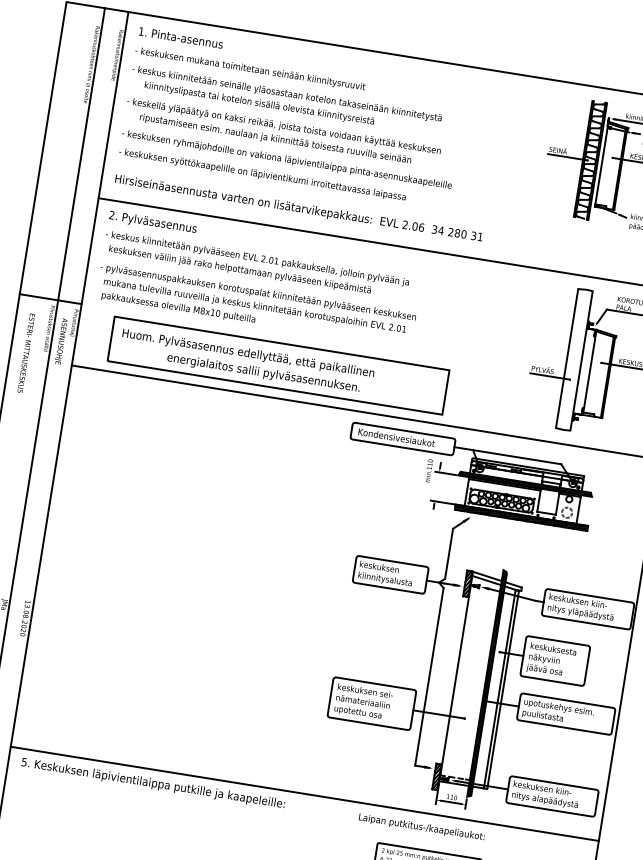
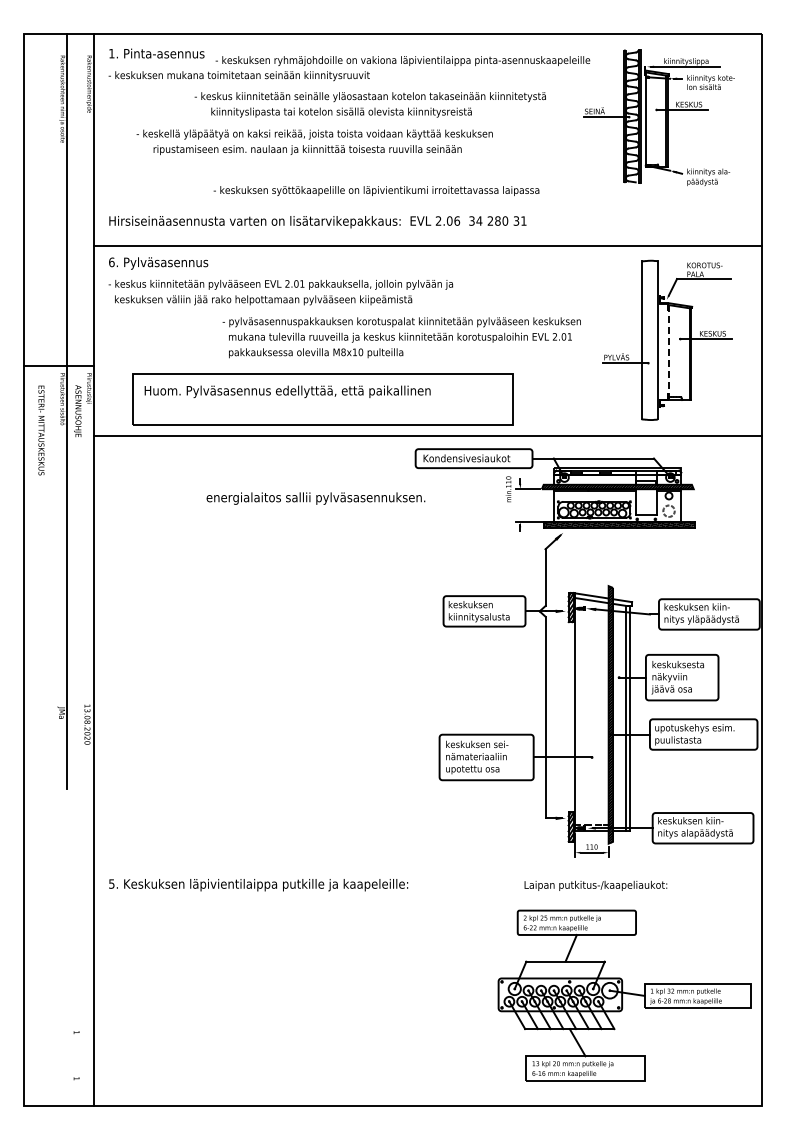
text: (285, 100) -> (369, 104), moved
text: (282, 132) -> (314, 141), moved
text: (286, 159) -> (402, 60), moved
text: (262, 174) -> (376, 190), moved
text: (111, 215) -> (111, 262), 2. -> 6.
text: (255, 306) -> (401, 337), moved
line: (590, 372) -> (669, 351), solid -> dashed
text: (263, 373) -> (315, 498), moved
line: (305, 794) -> (428, 869), removed
text: (421, 827) -> (595, 885), moved

